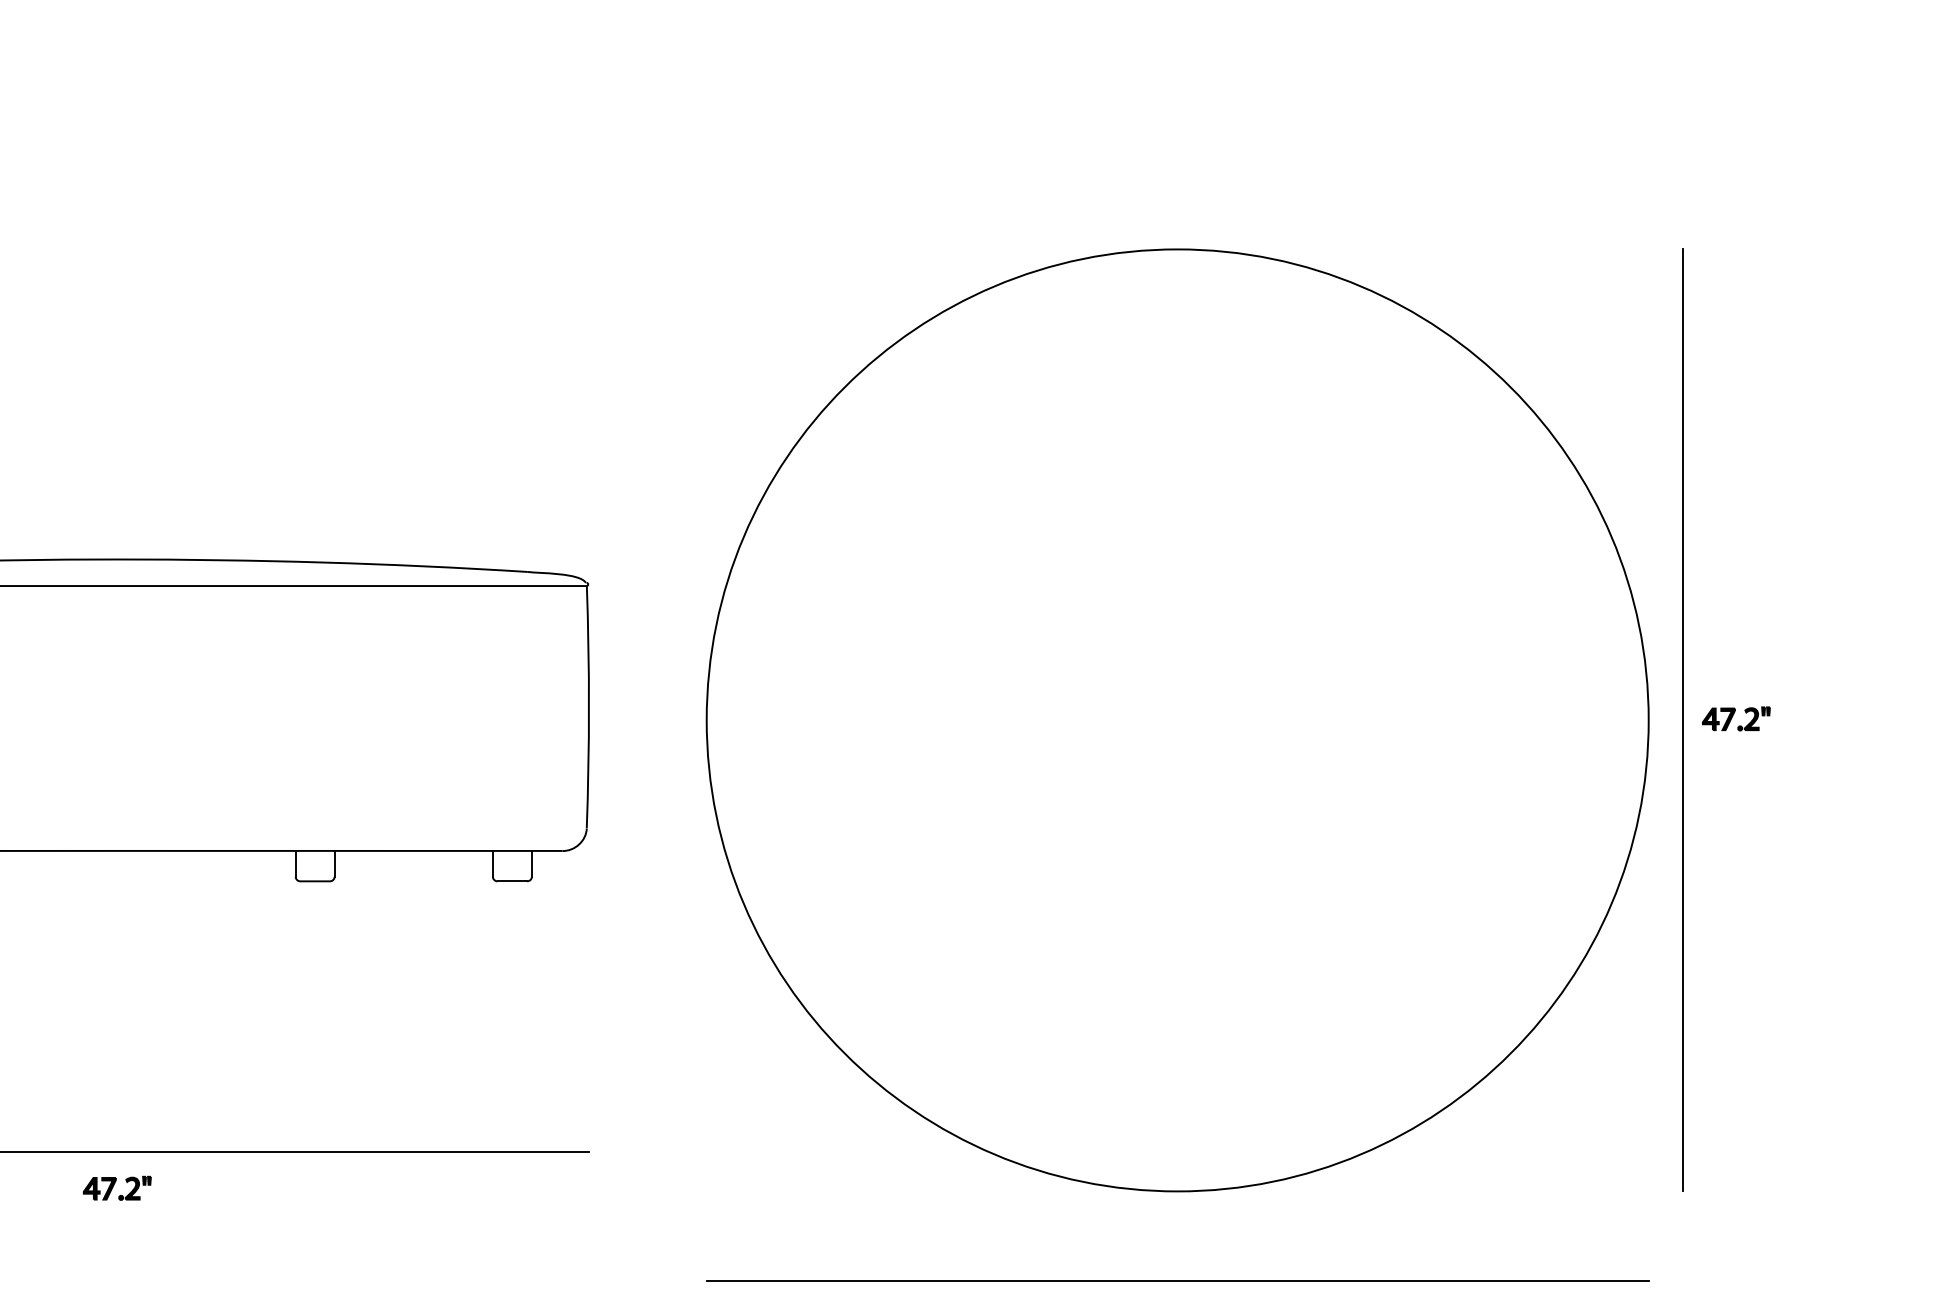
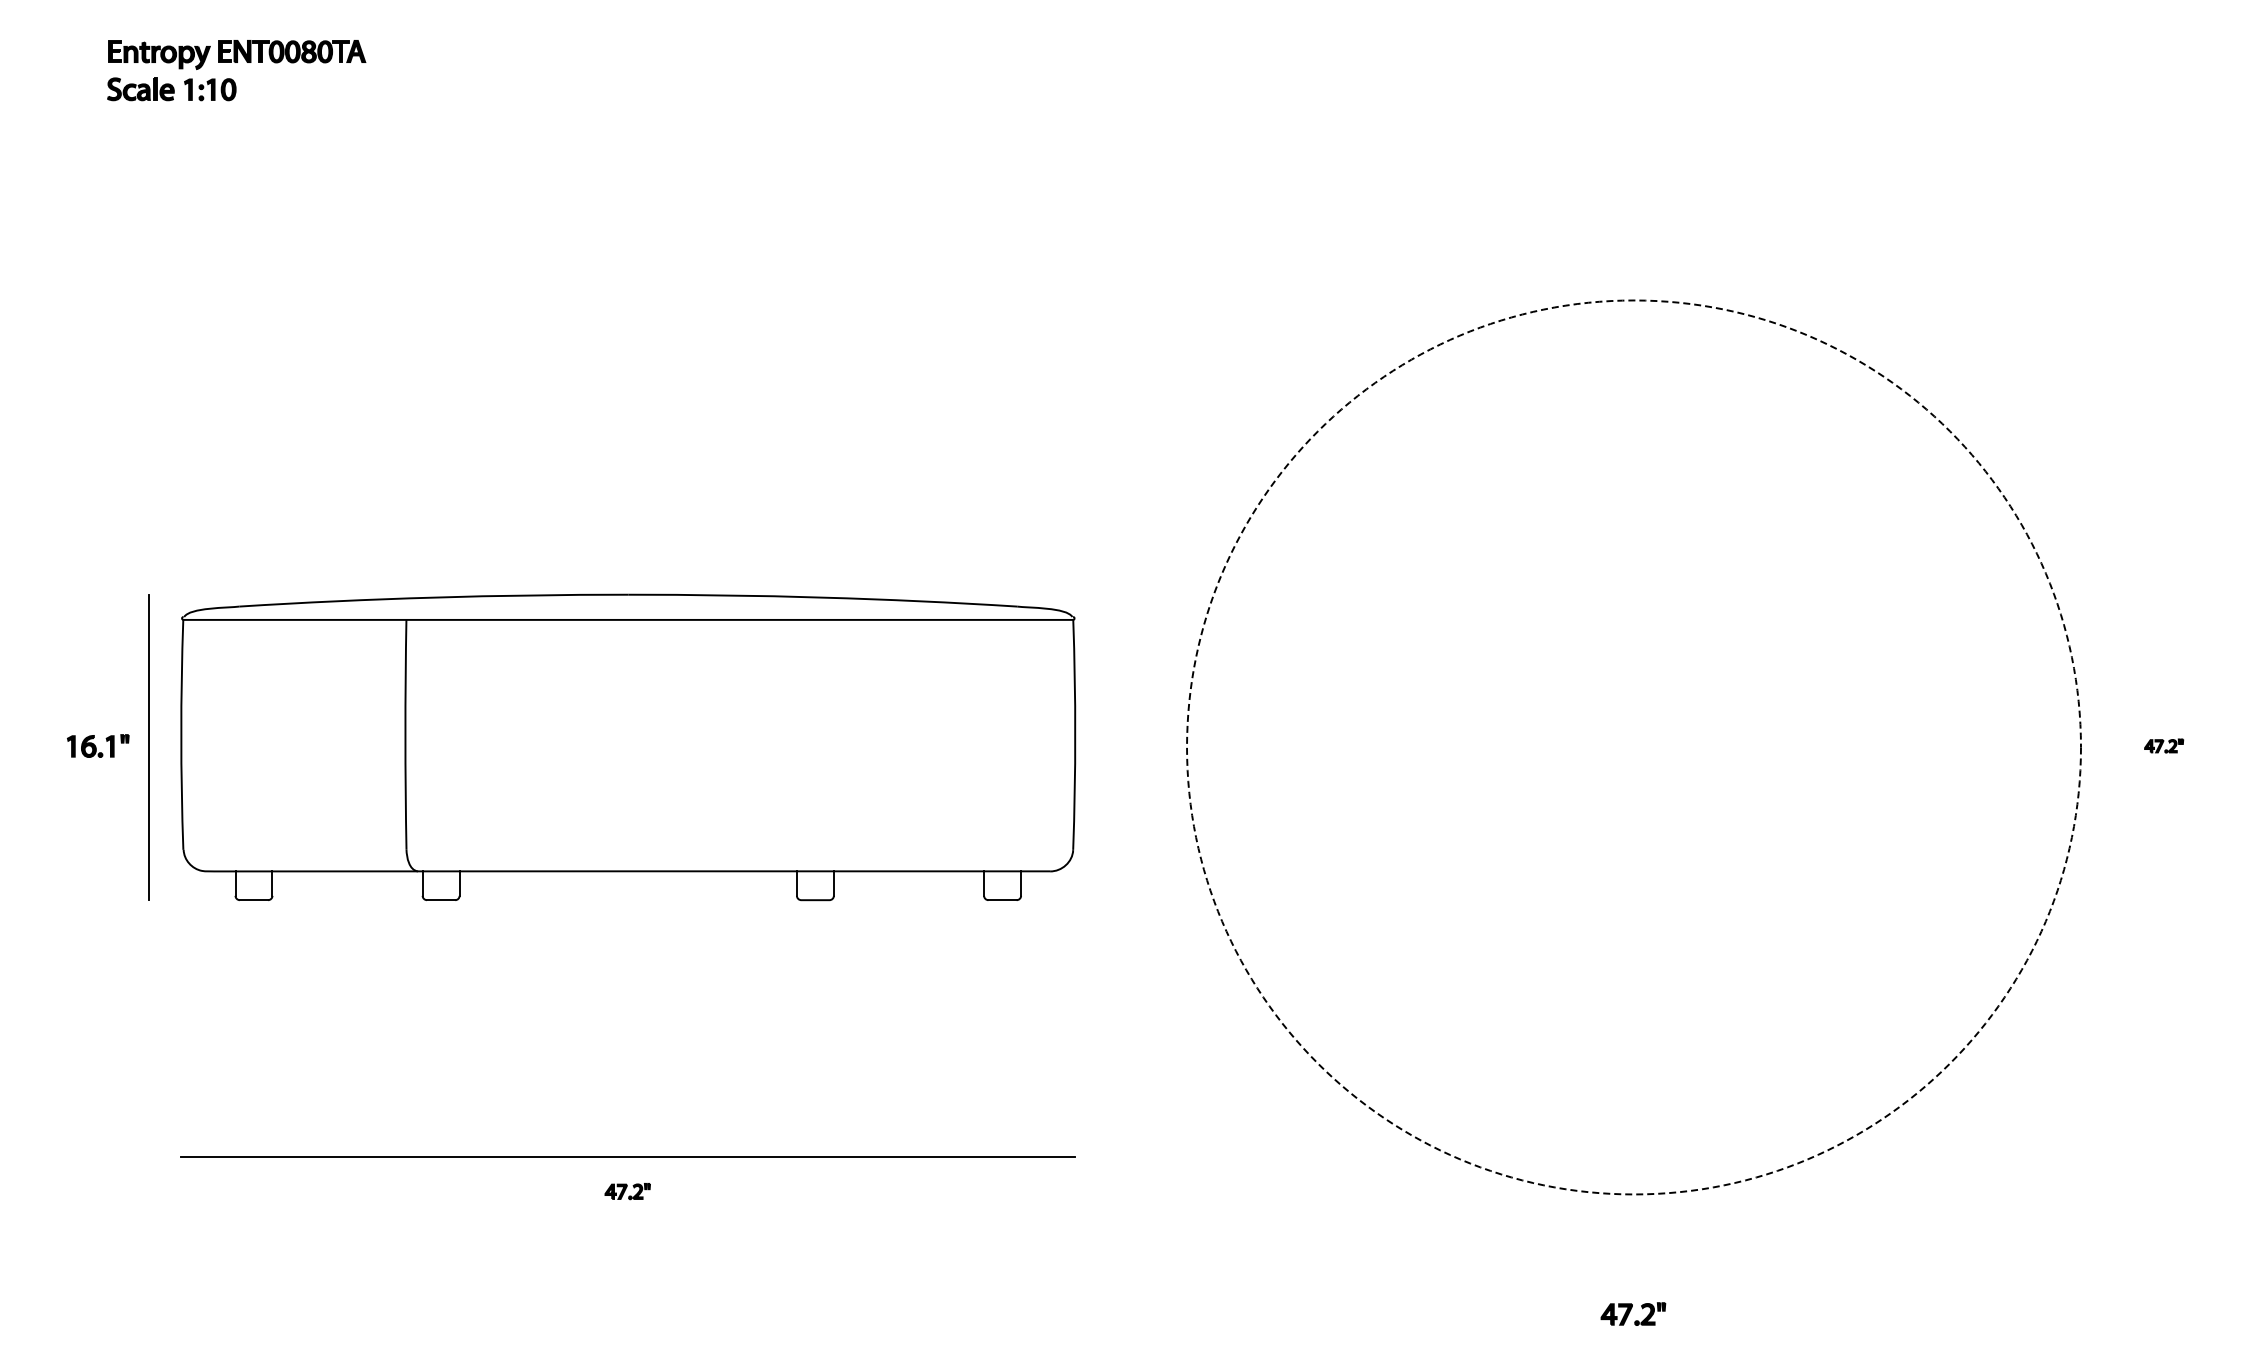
part: (1735, 718) -> (2163, 745), size x0.6
circle: (1178, 720) -> (1634, 747), solid -> dashed
line: (1682, 720) -> (2113, 747), removed
part: (117, 1188) -> (627, 1191), size x0.7
line: (1178, 1281) -> (1634, 1279), removed

